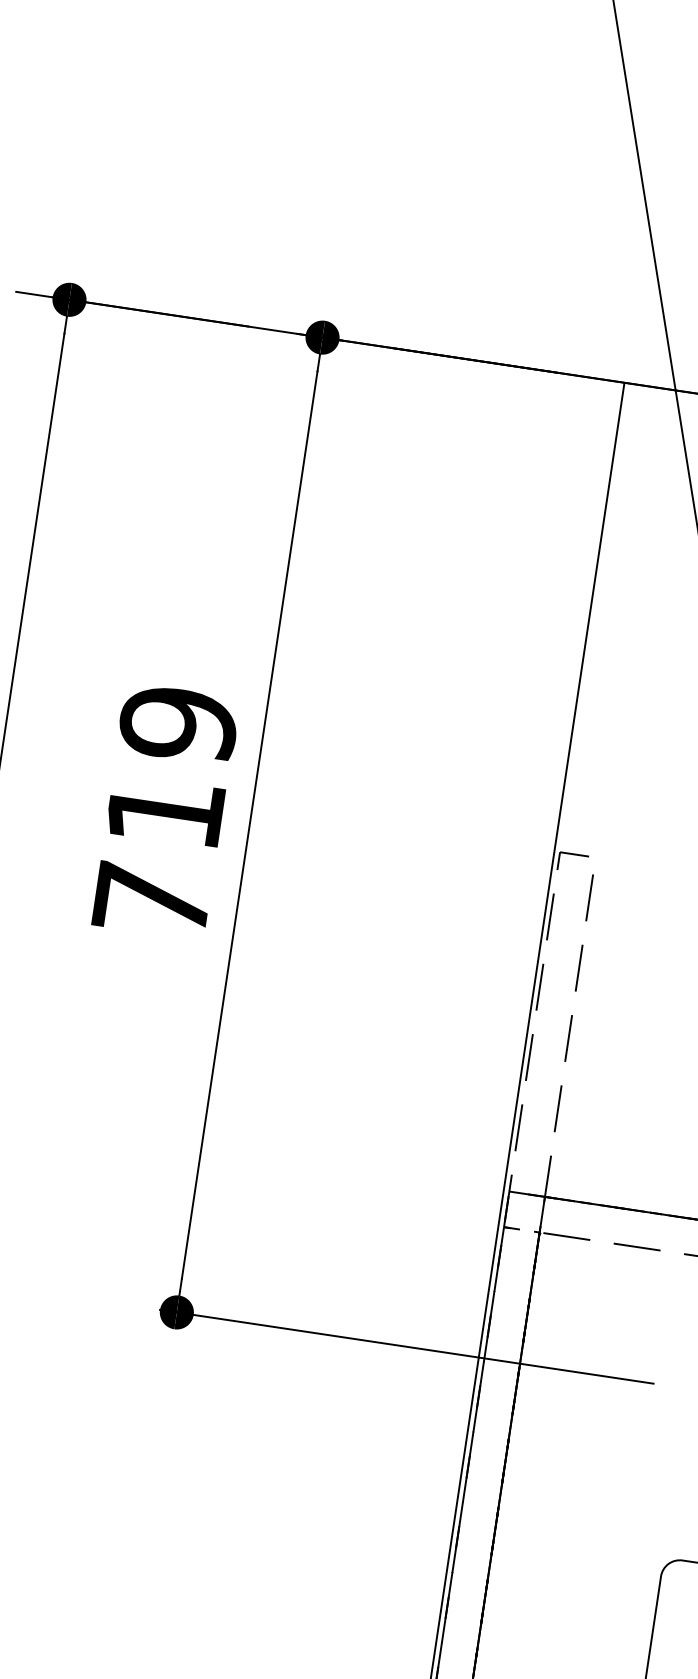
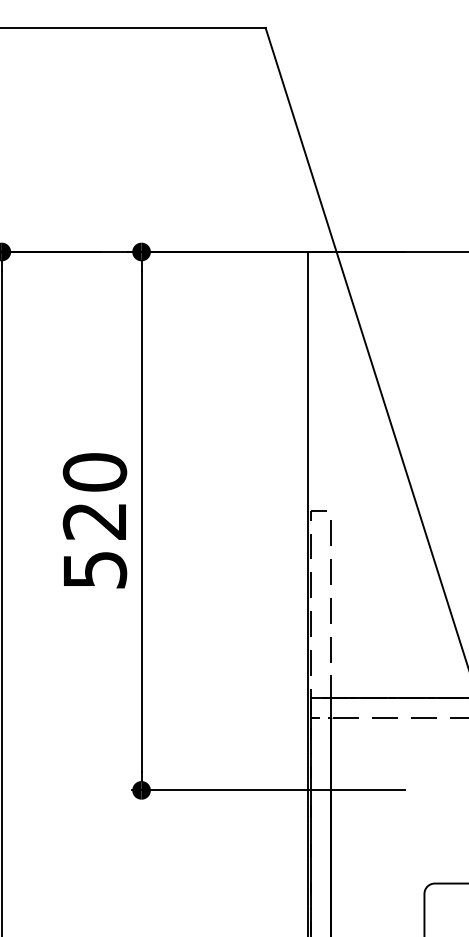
text: (164, 811) -> (94, 520), 719 -> 520

